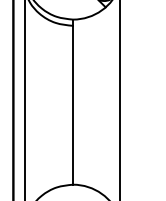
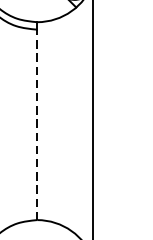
line: (73, 104) -> (37, 123), solid -> dashed

